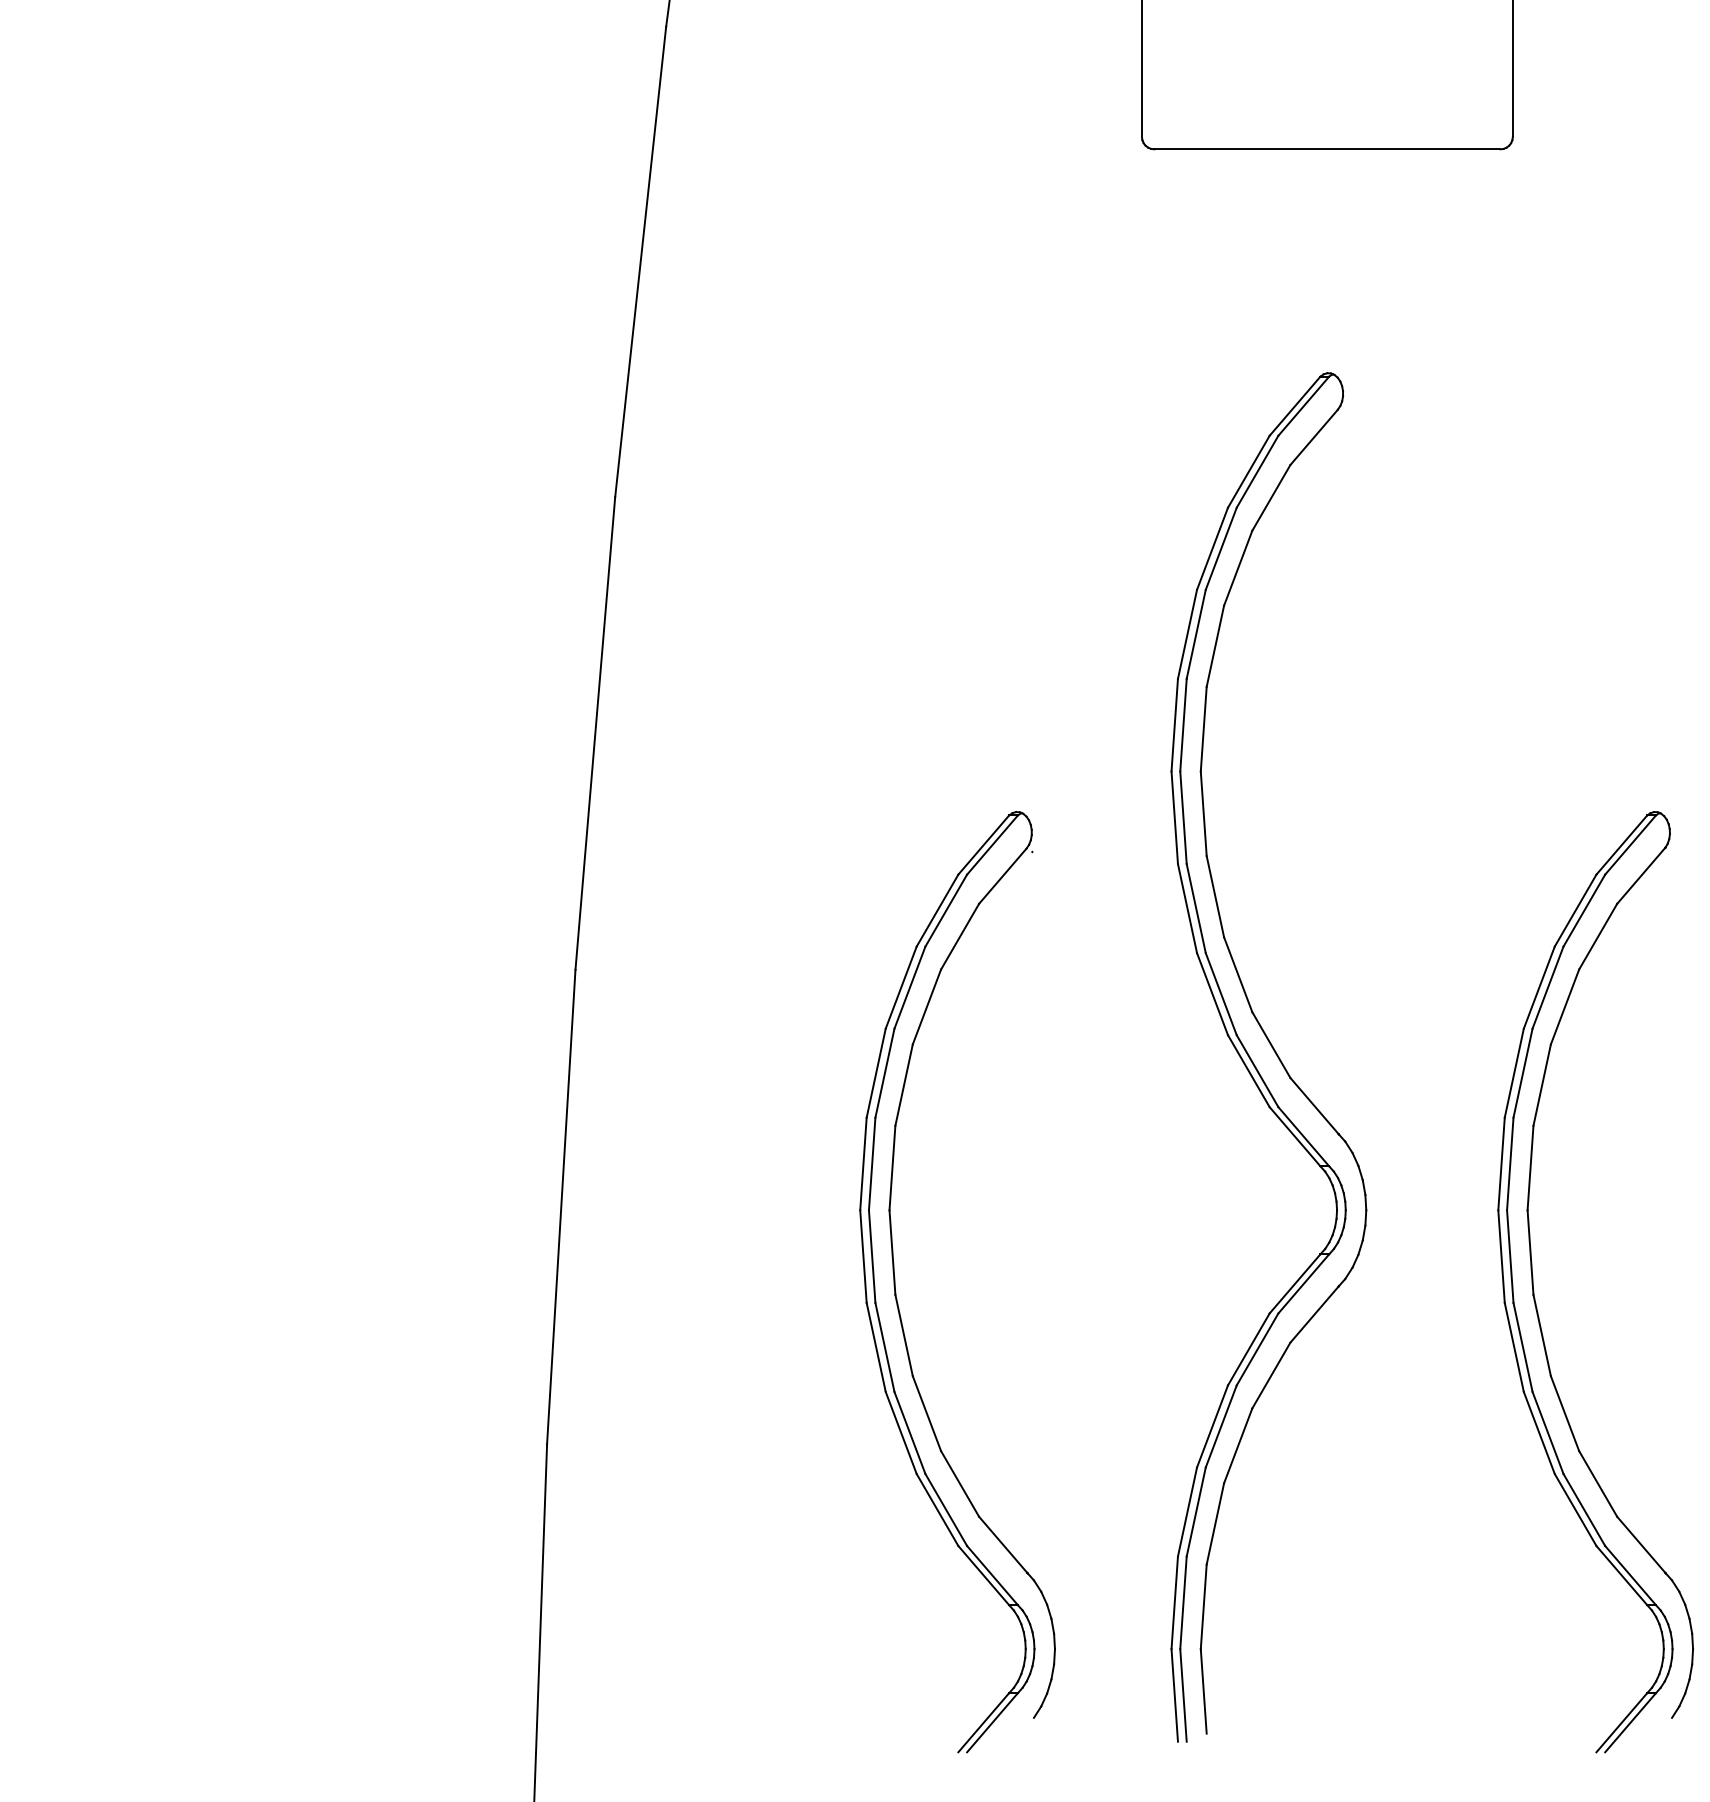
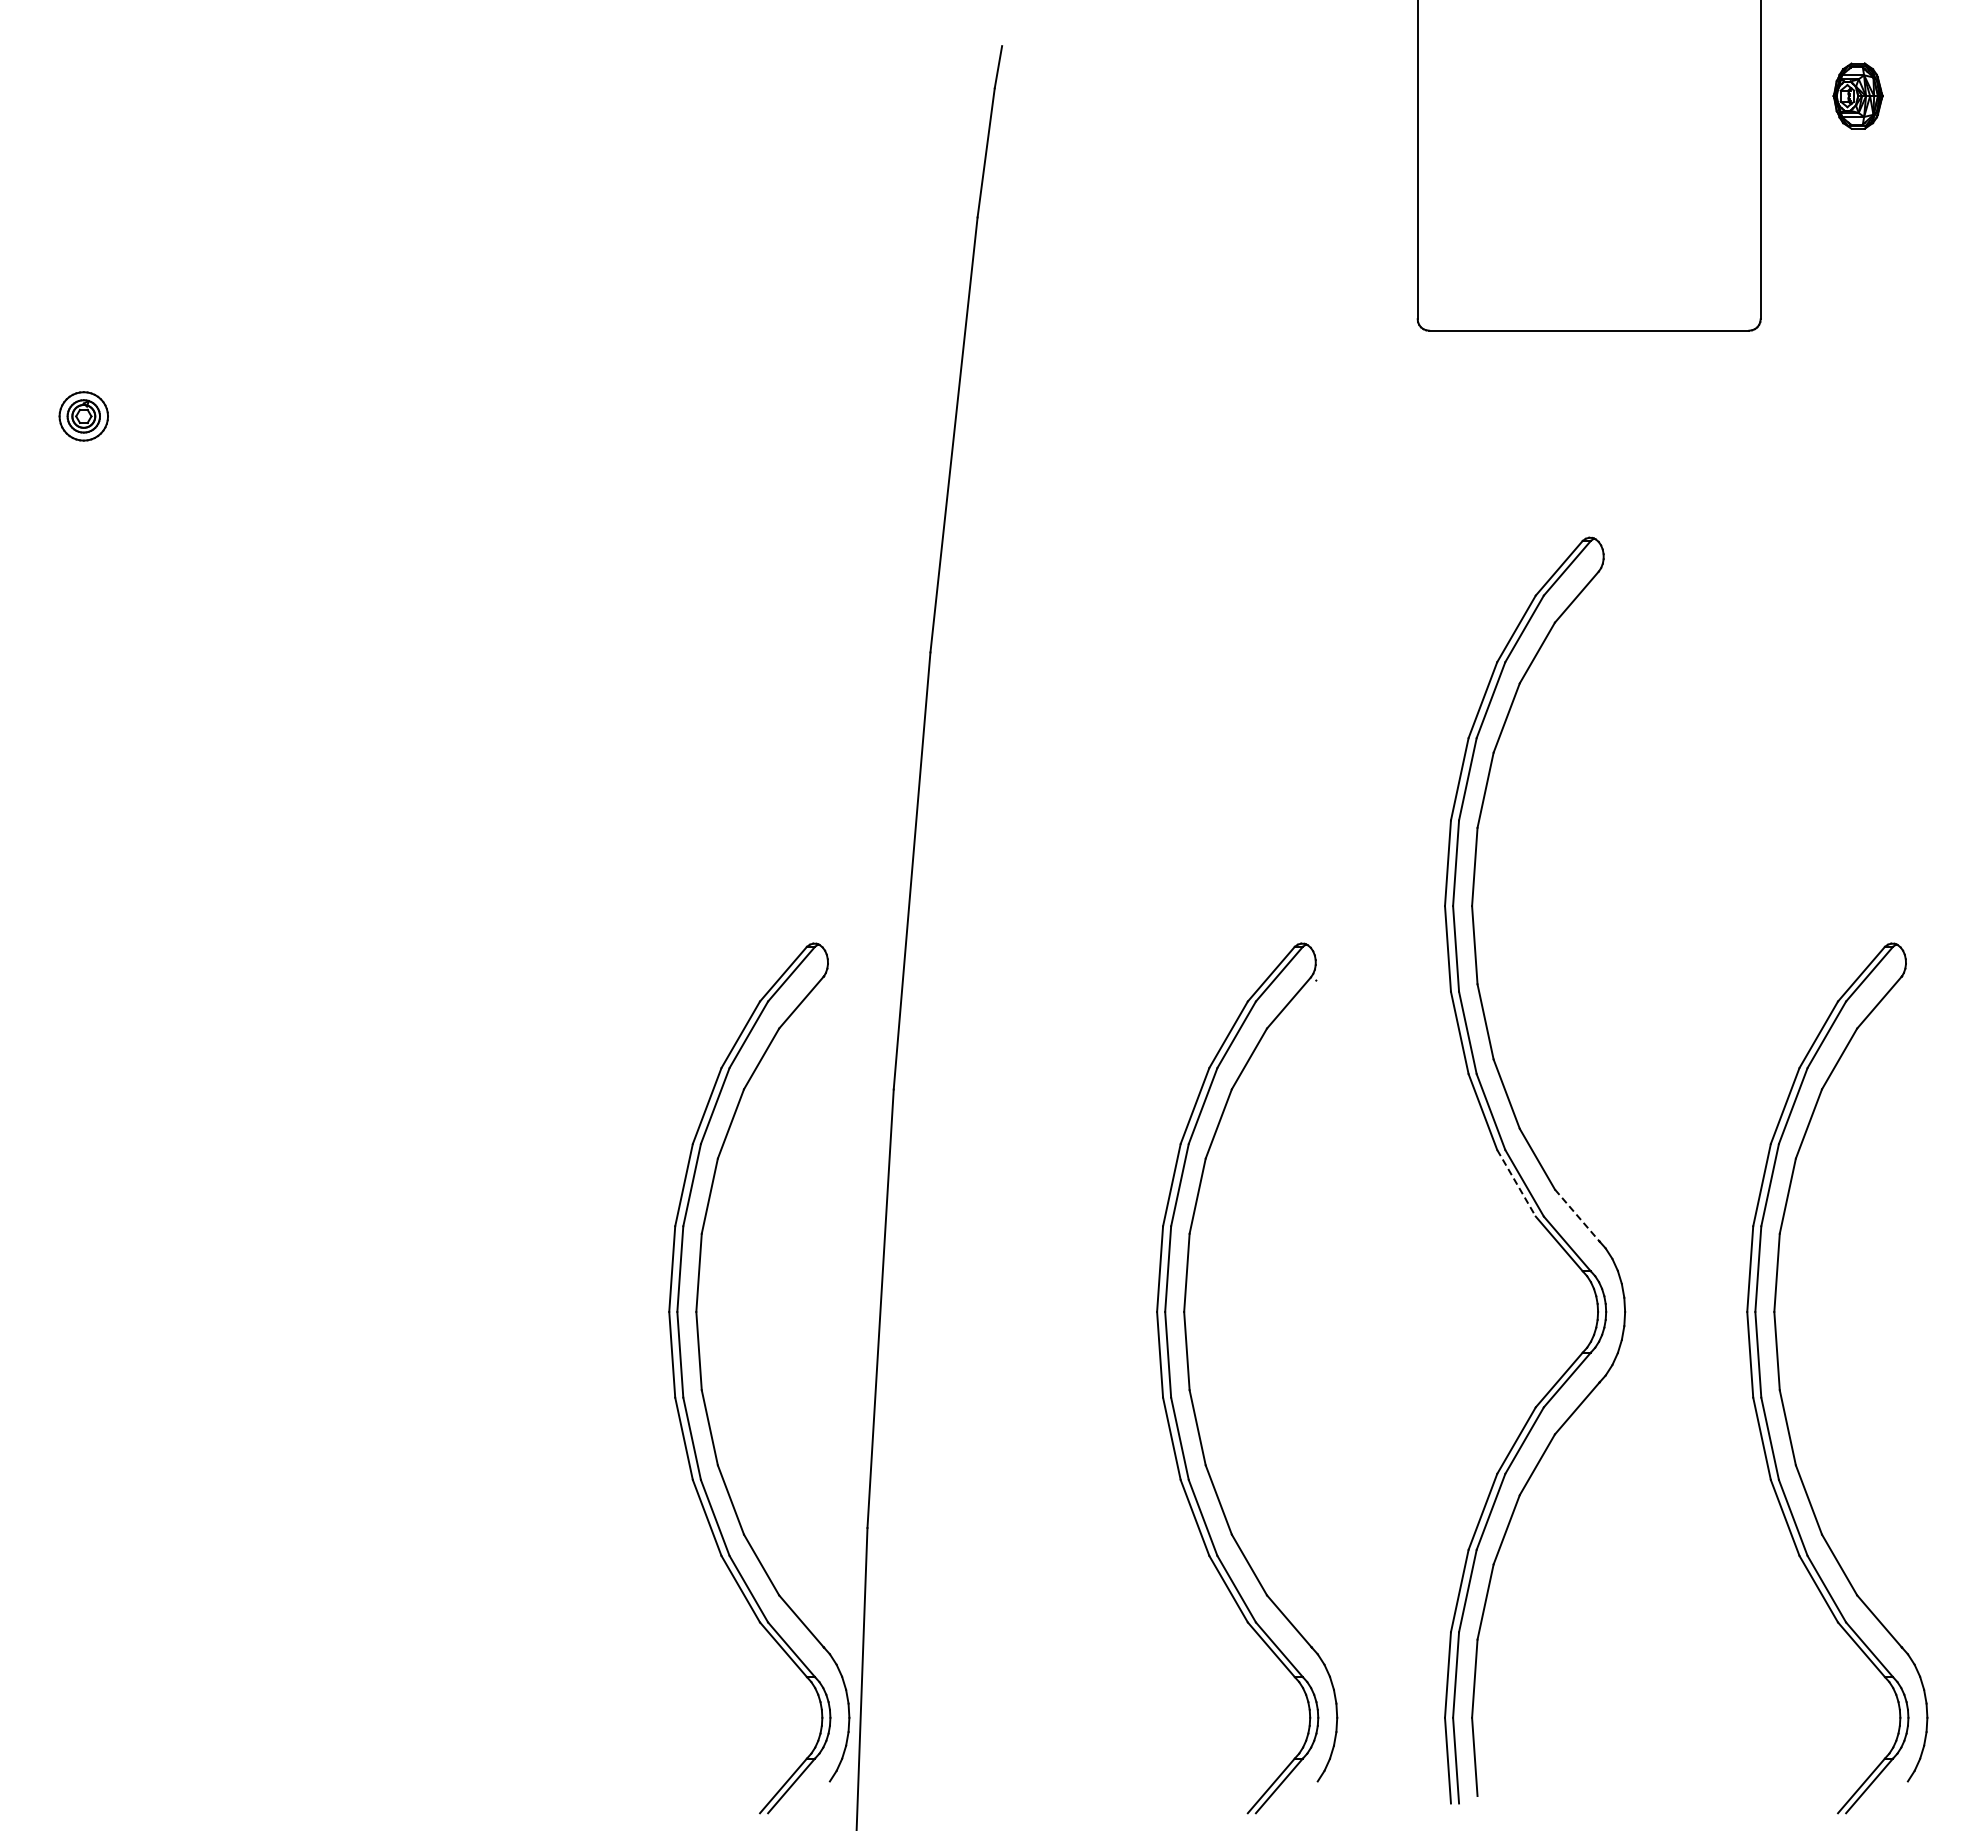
line: (1248, 1071) -> (1516, 1183), solid -> dashed
line: (1314, 1106) -> (1577, 1215), solid -> dashed
part: (368, 1285) -> (702, 1381), added

